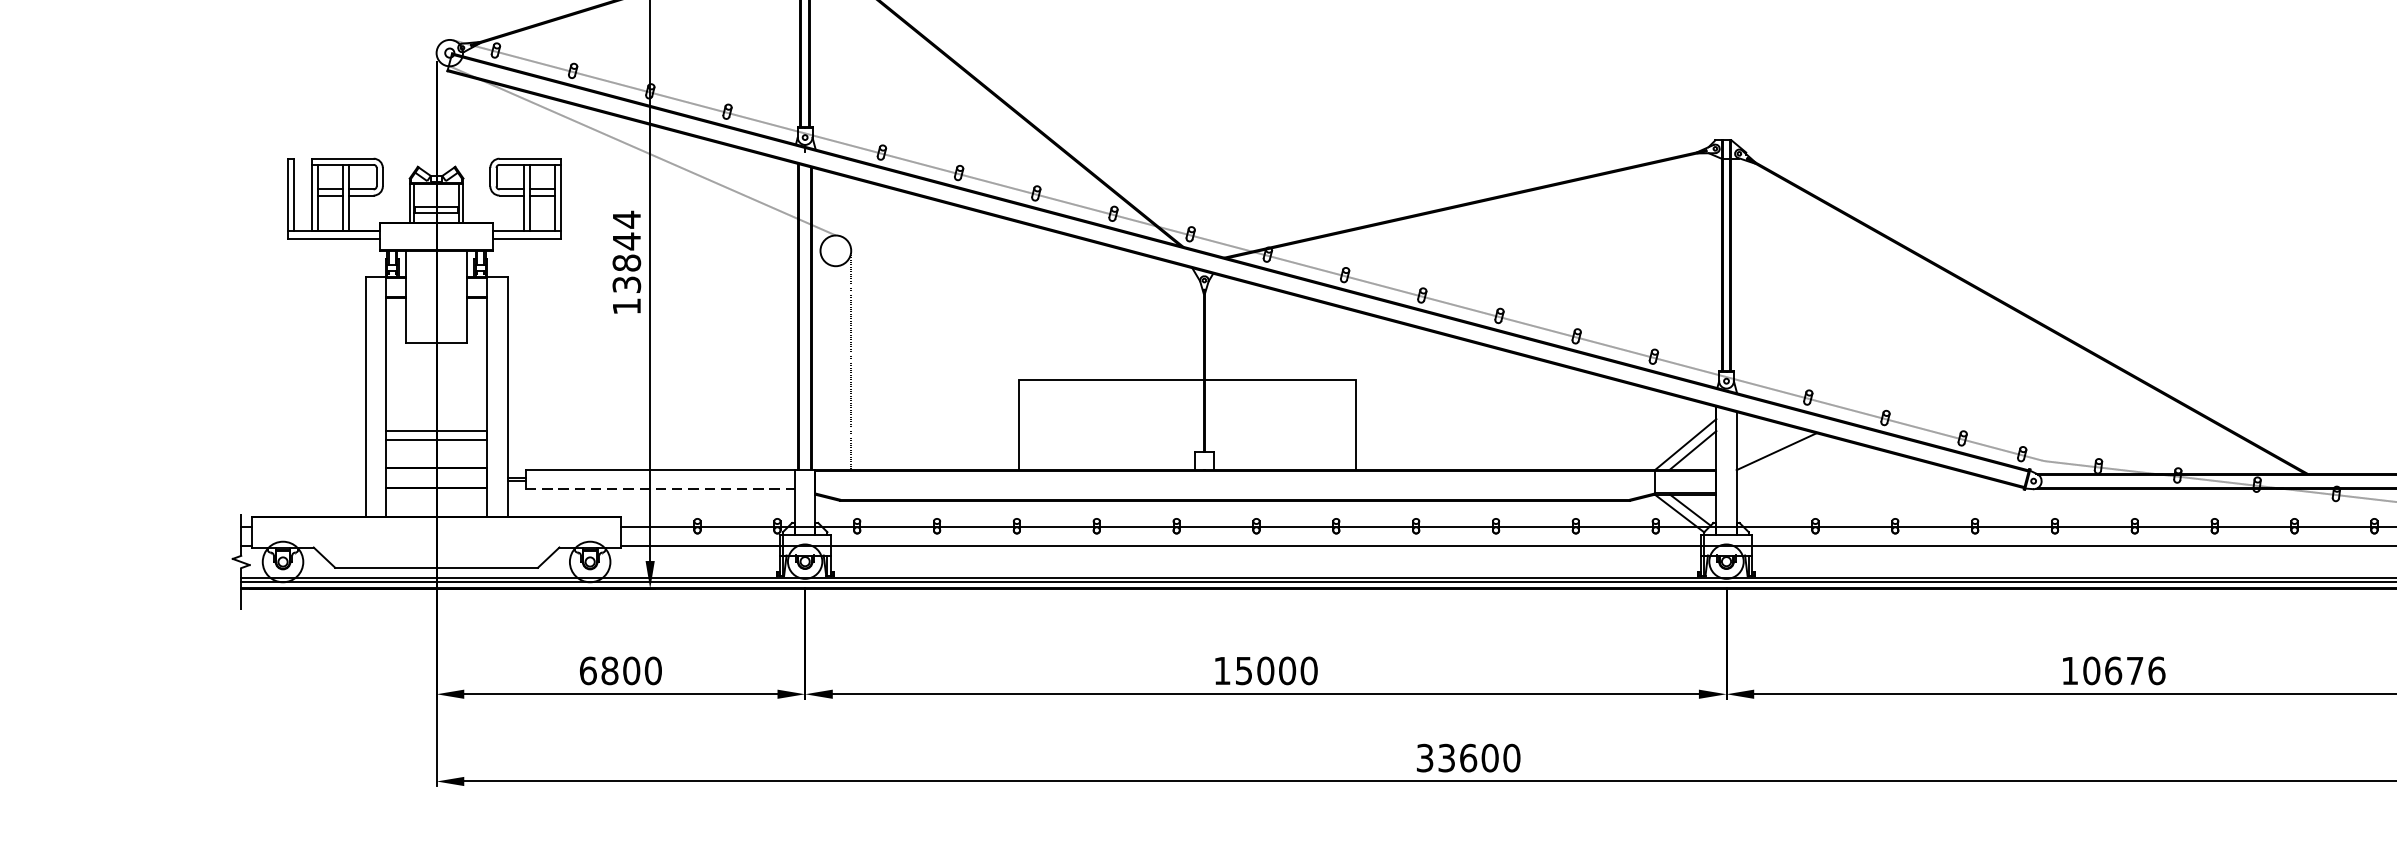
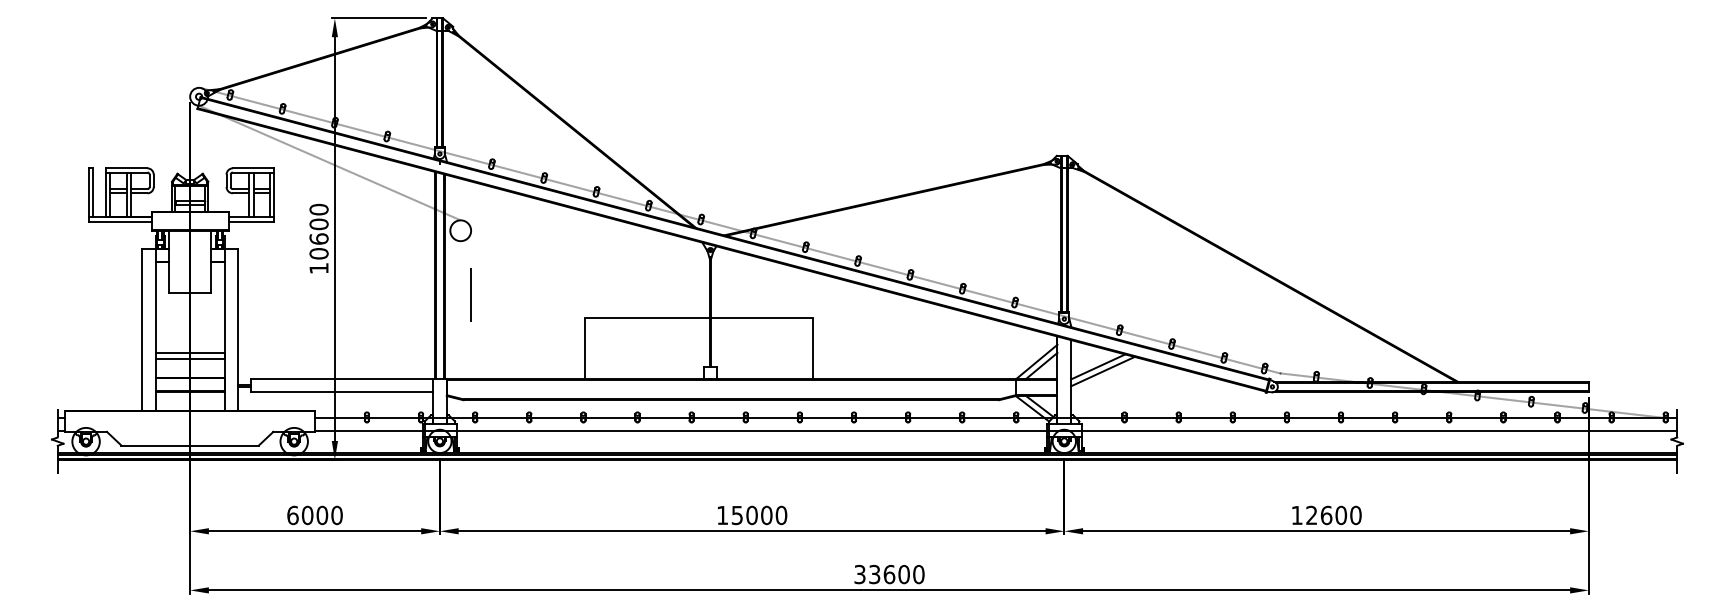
text: (625, 251) -> (318, 231), 13844 -> 10600
line: (1782, 458) -> (1102, 371), added
line: (661, 488) -> (342, 391), dashed -> solid
text: (609, 670) -> (307, 515), 6800 -> 6000
text: (2123, 670) -> (1333, 515), 10676 -> 12600

